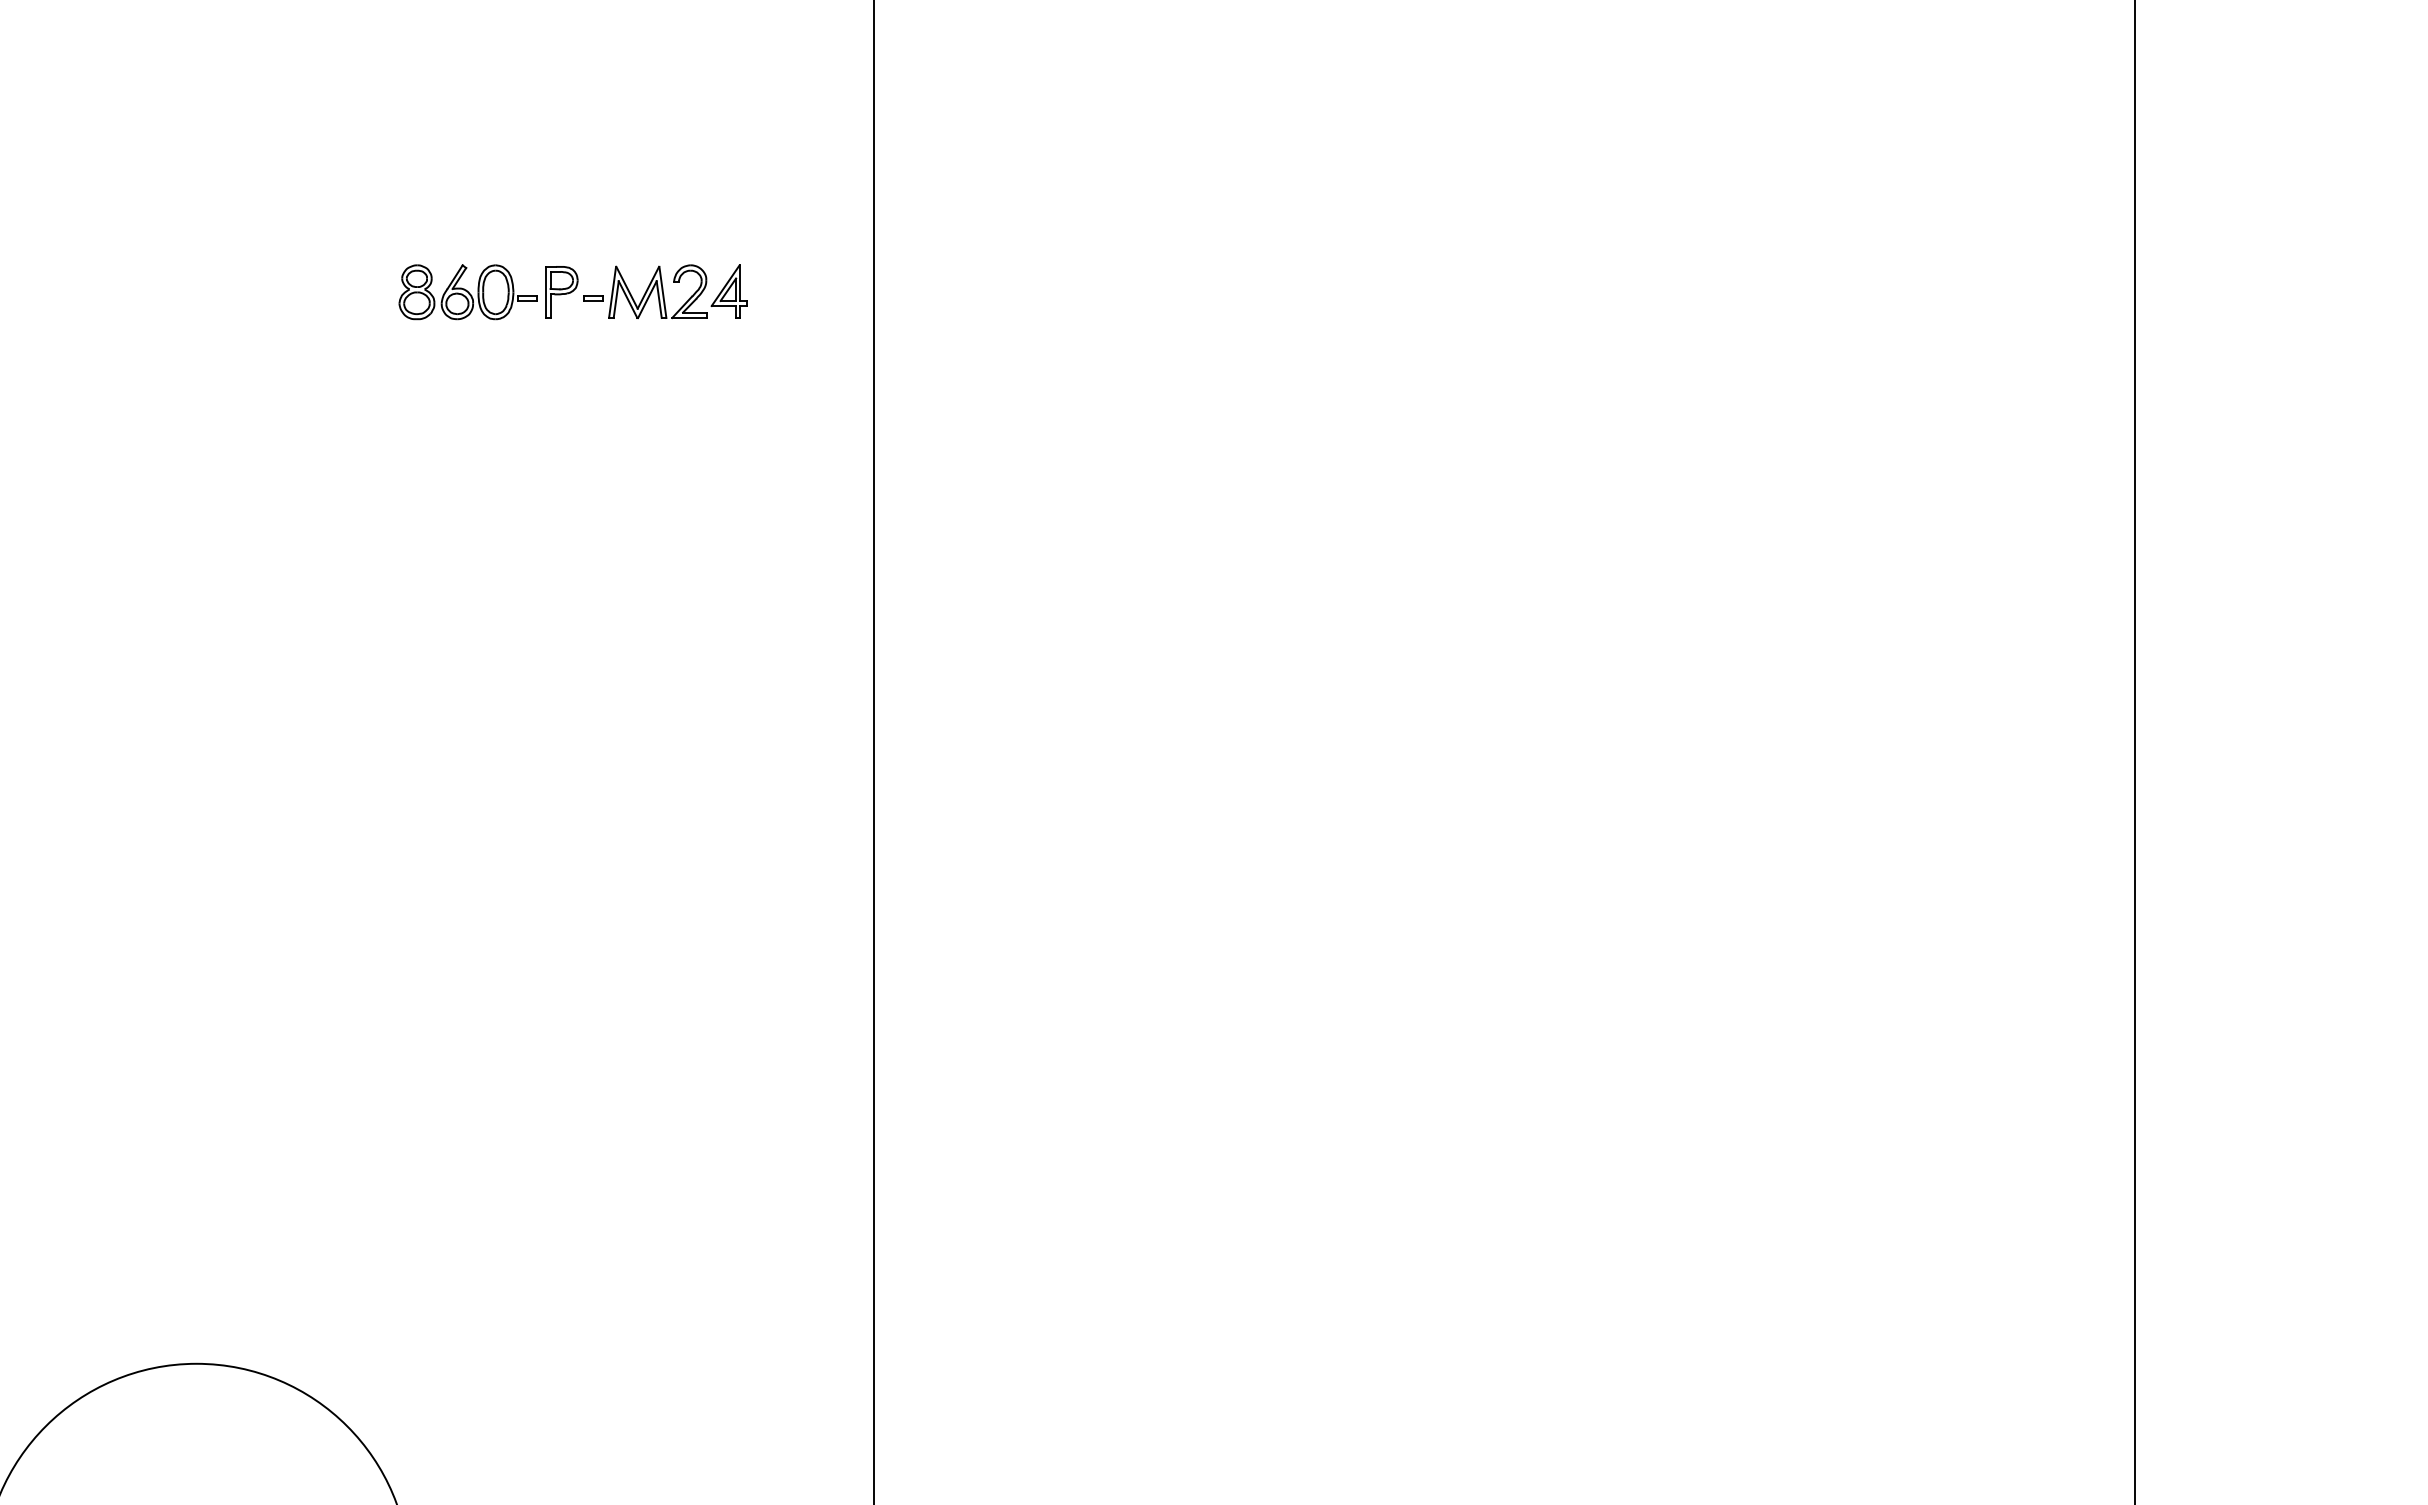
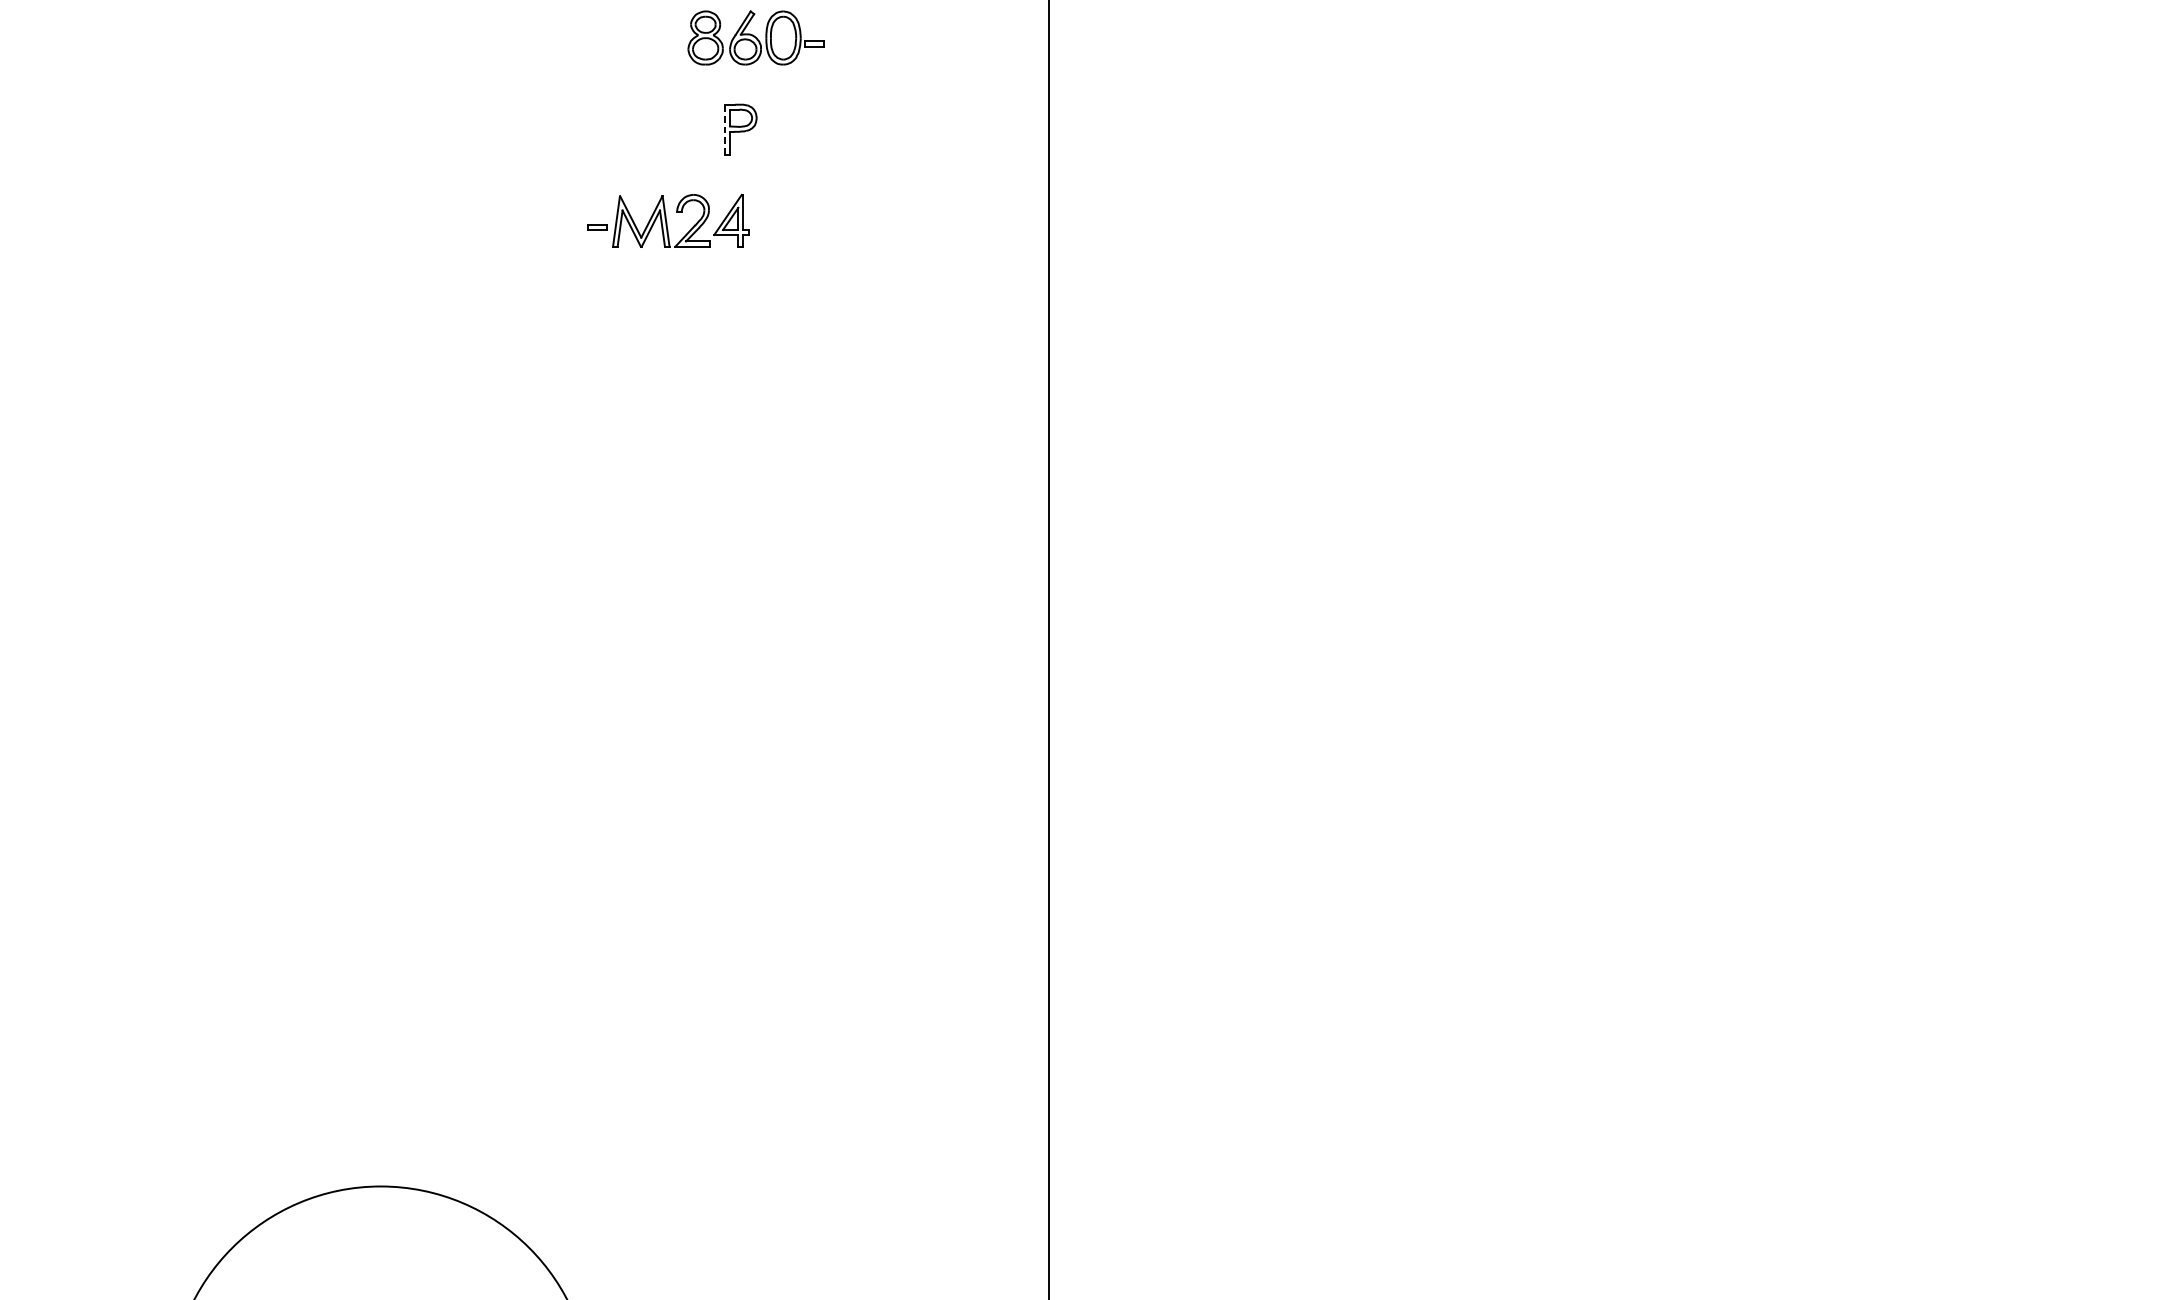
part: (665, 291) -> (668, 220), moved
part: (467, 292) -> (755, 38), moved
line: (545, 292) -> (724, 129), solid -> dashed

